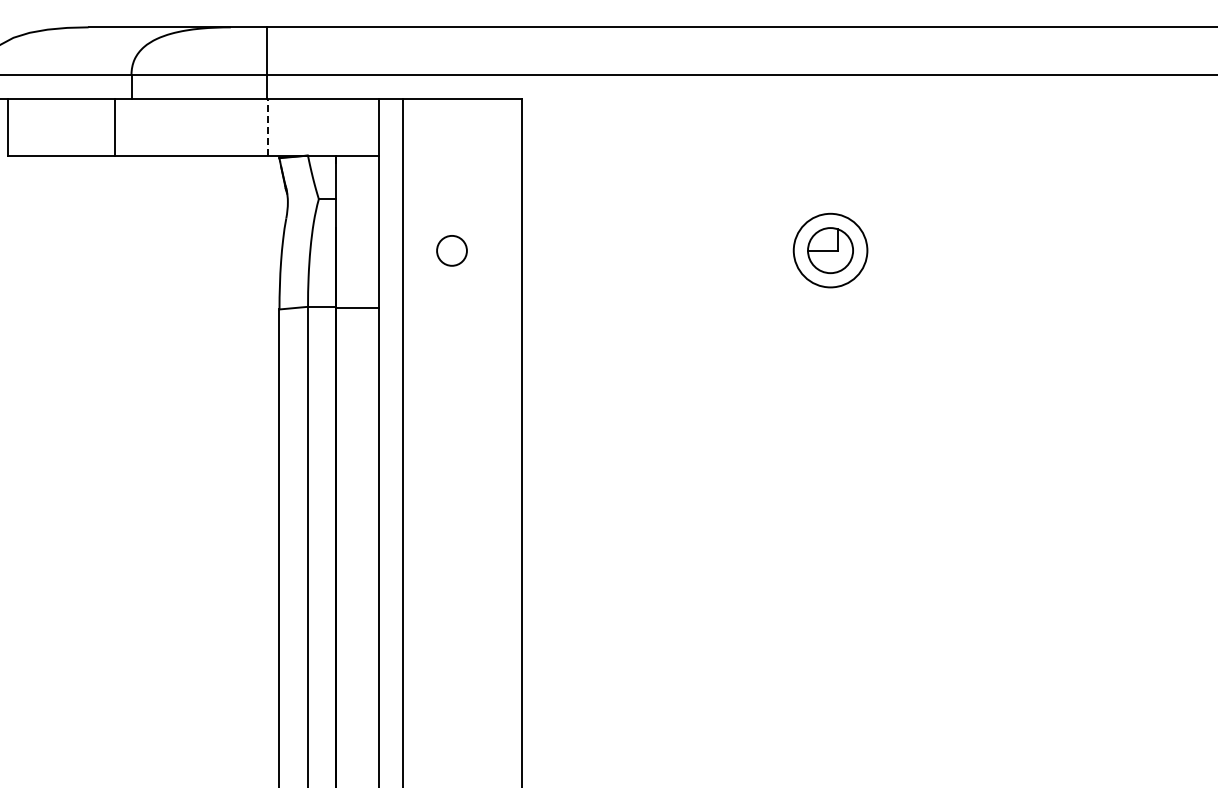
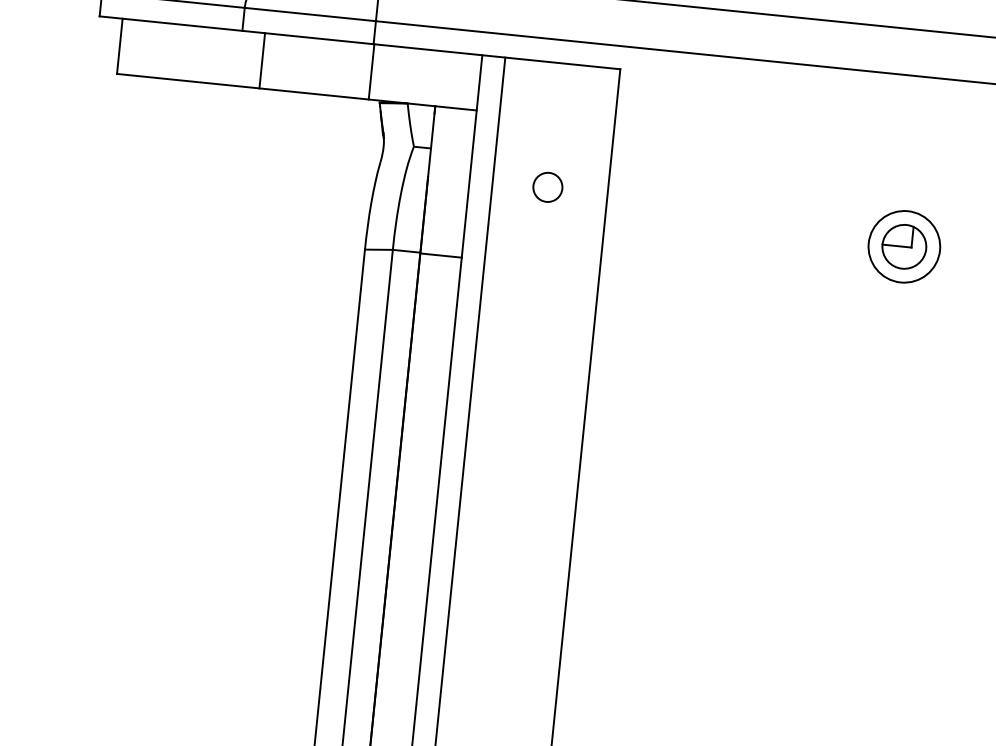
line: (114, 126) -> (261, 60), moved
line: (267, 127) -> (371, 72), dashed -> solid
part: (451, 250) -> (547, 186), moved

